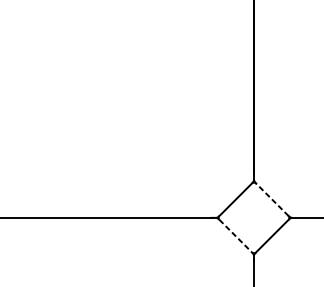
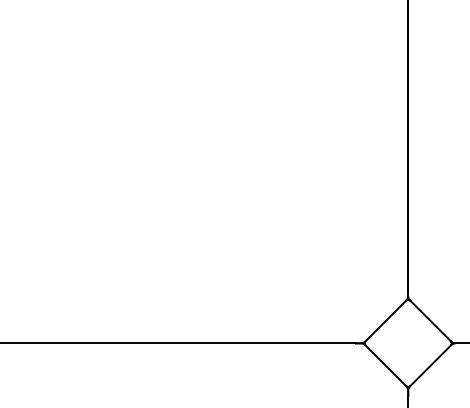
line: (272, 199) -> (430, 320), dashed -> solid
line: (236, 236) -> (386, 366), dashed -> solid

